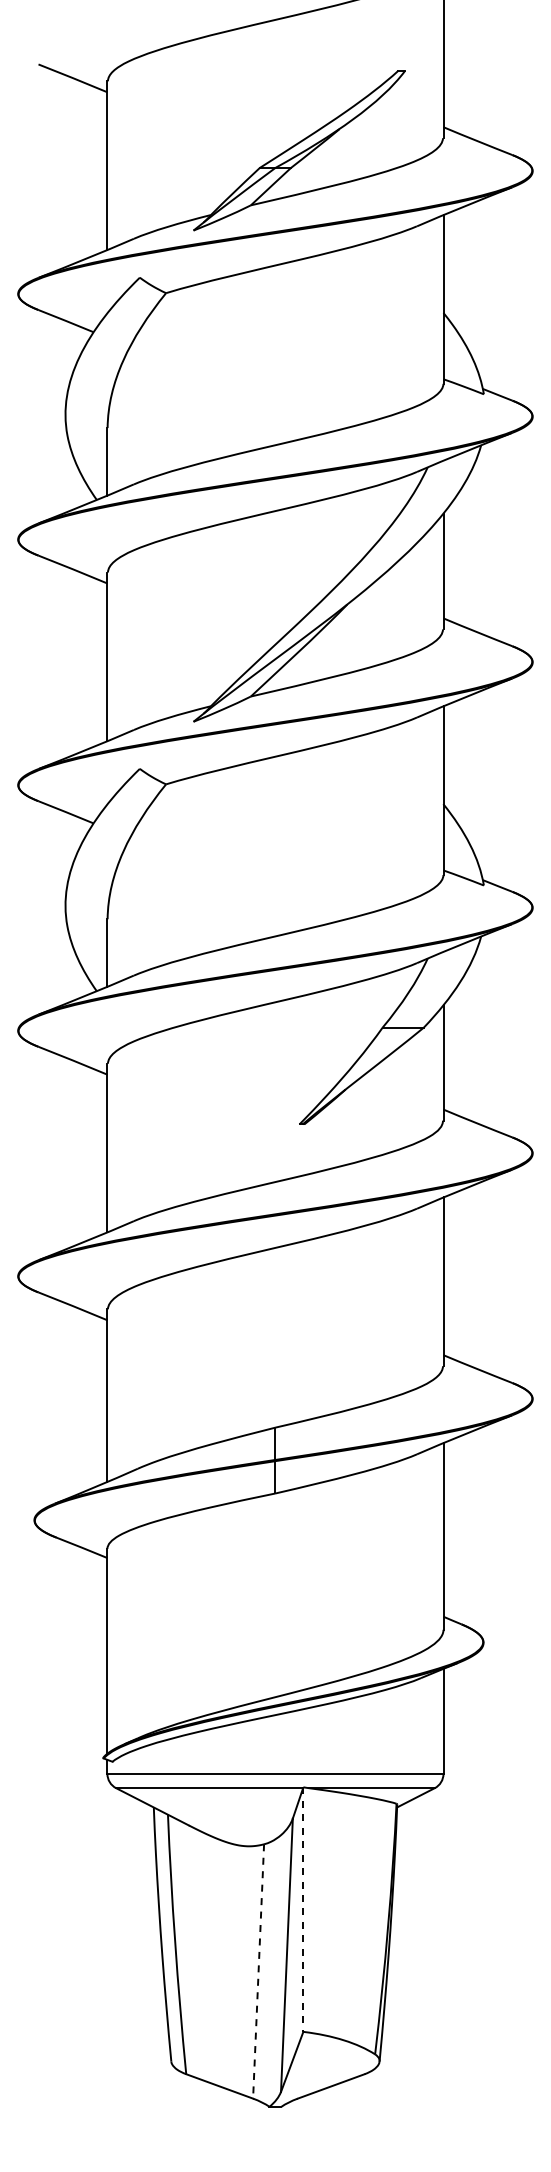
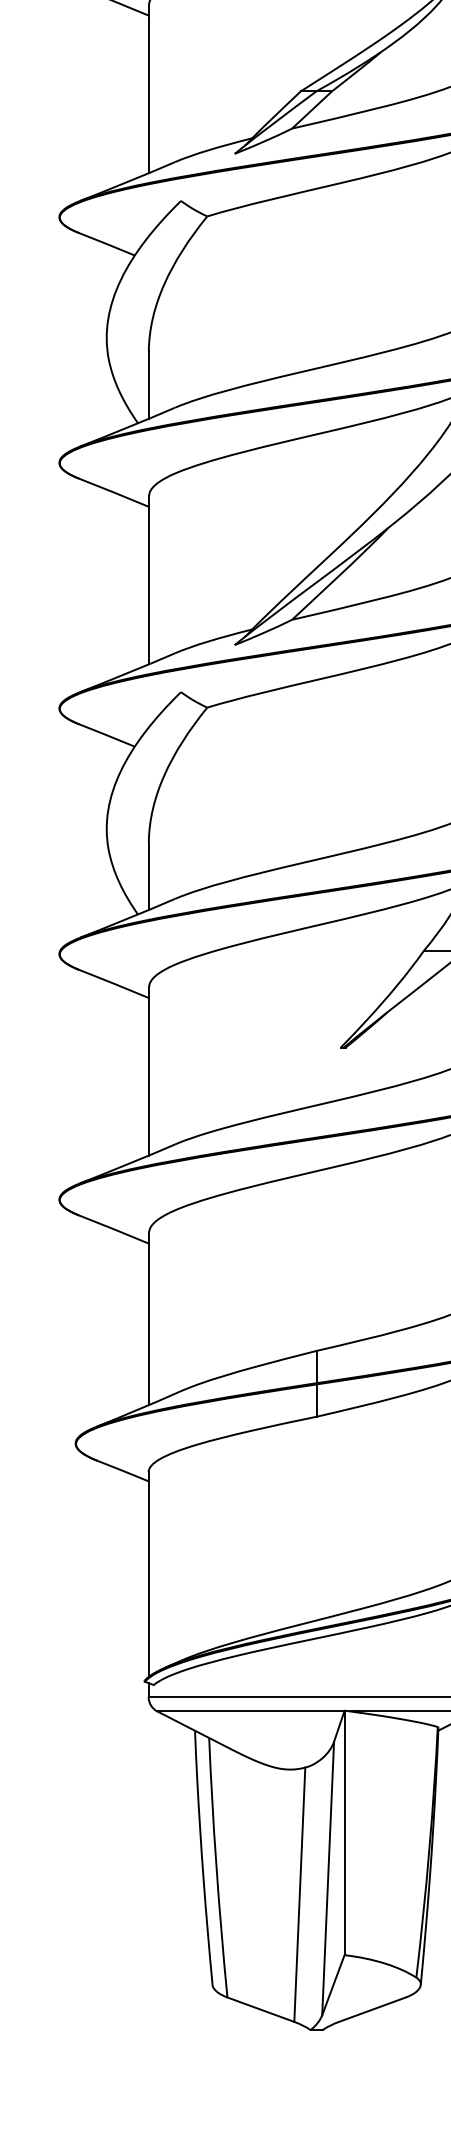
line: (303, 1910) -> (344, 1833), dashed -> solid
line: (258, 1971) -> (299, 1894), dashed -> solid

